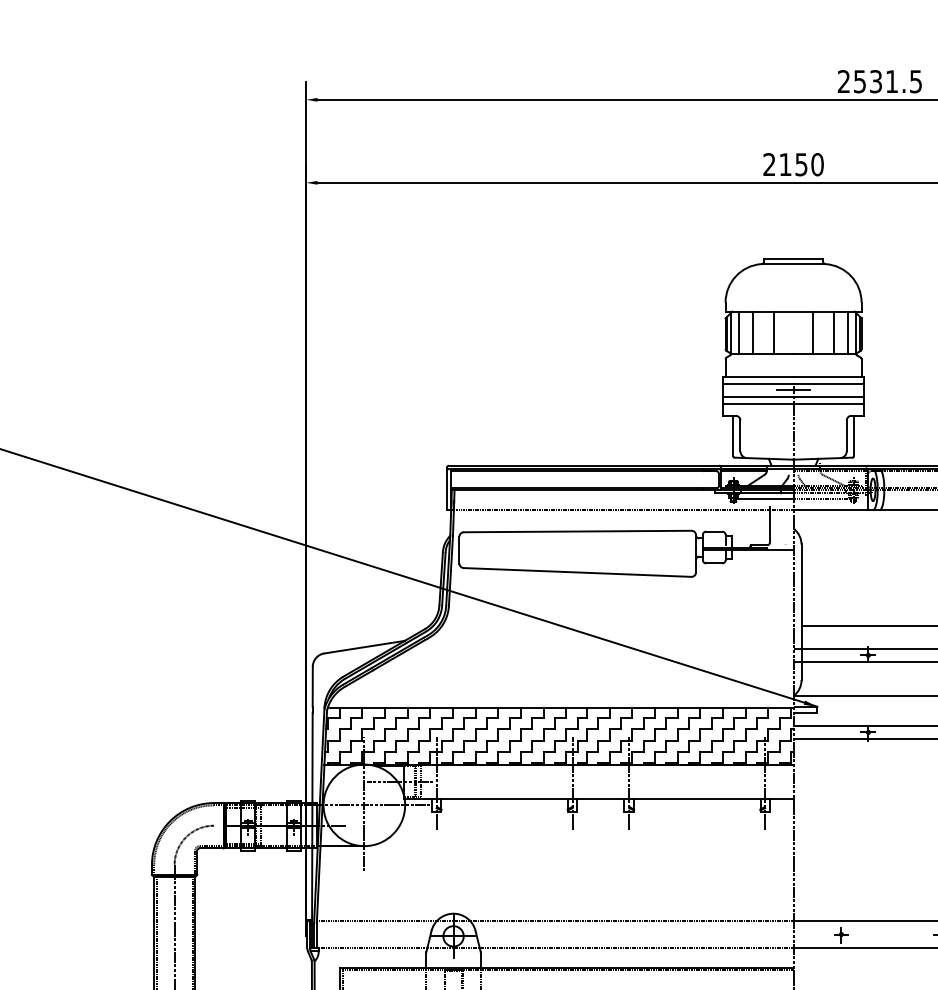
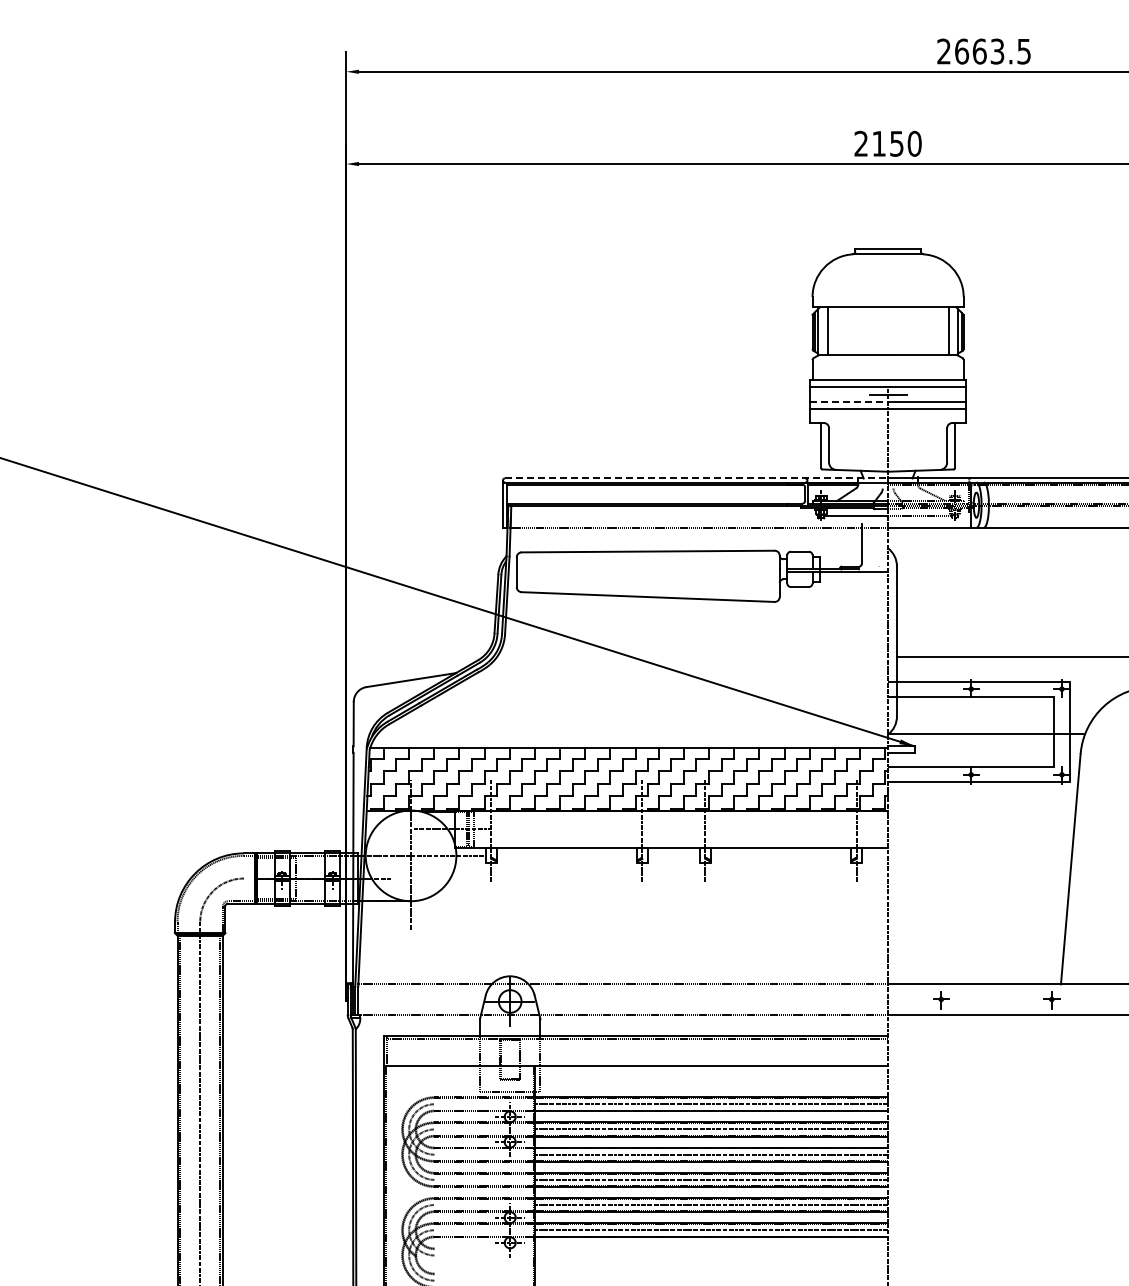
text: (875, 81) -> (979, 51), 2531.5 -> 2663.5
line: (753, 332) -> (843, 330), removed
line: (774, 332) -> (866, 330), removed
line: (812, 332) -> (909, 330), removed
line: (834, 332) -> (933, 330), removed
line: (758, 396) -> (849, 401), solid -> dashed
line: (621, 465) -> (696, 478), solid -> dashed

